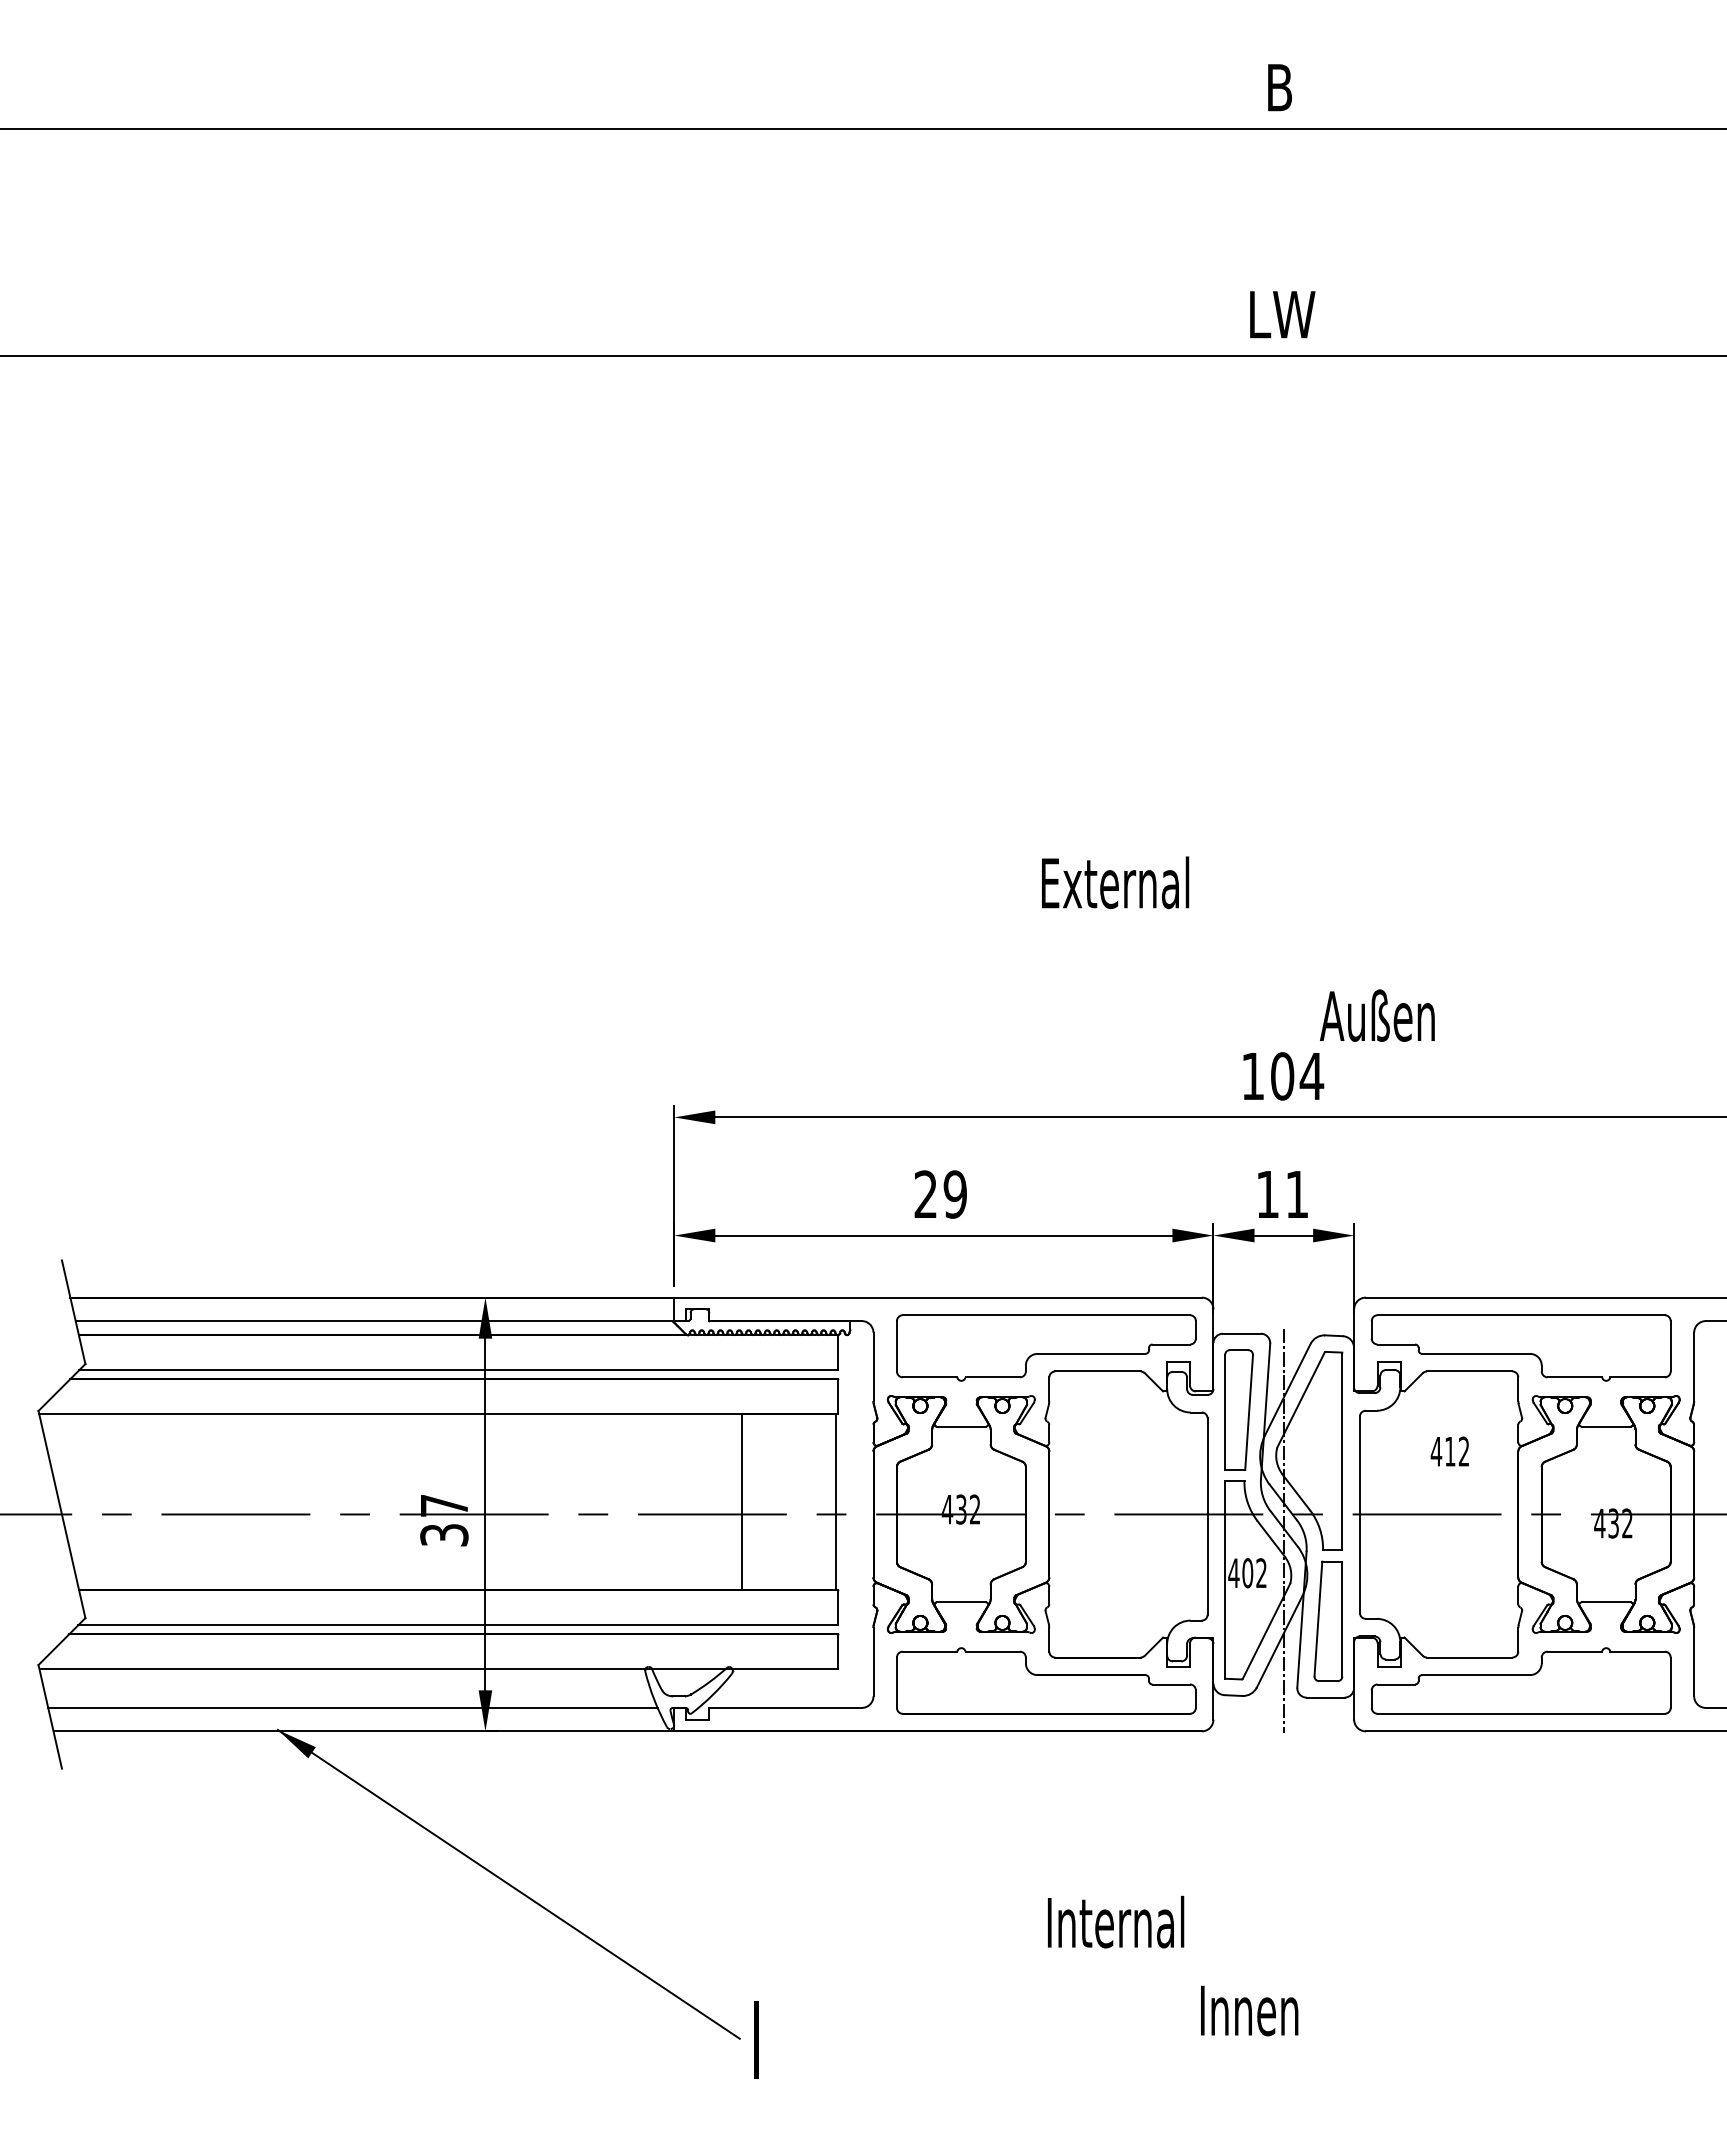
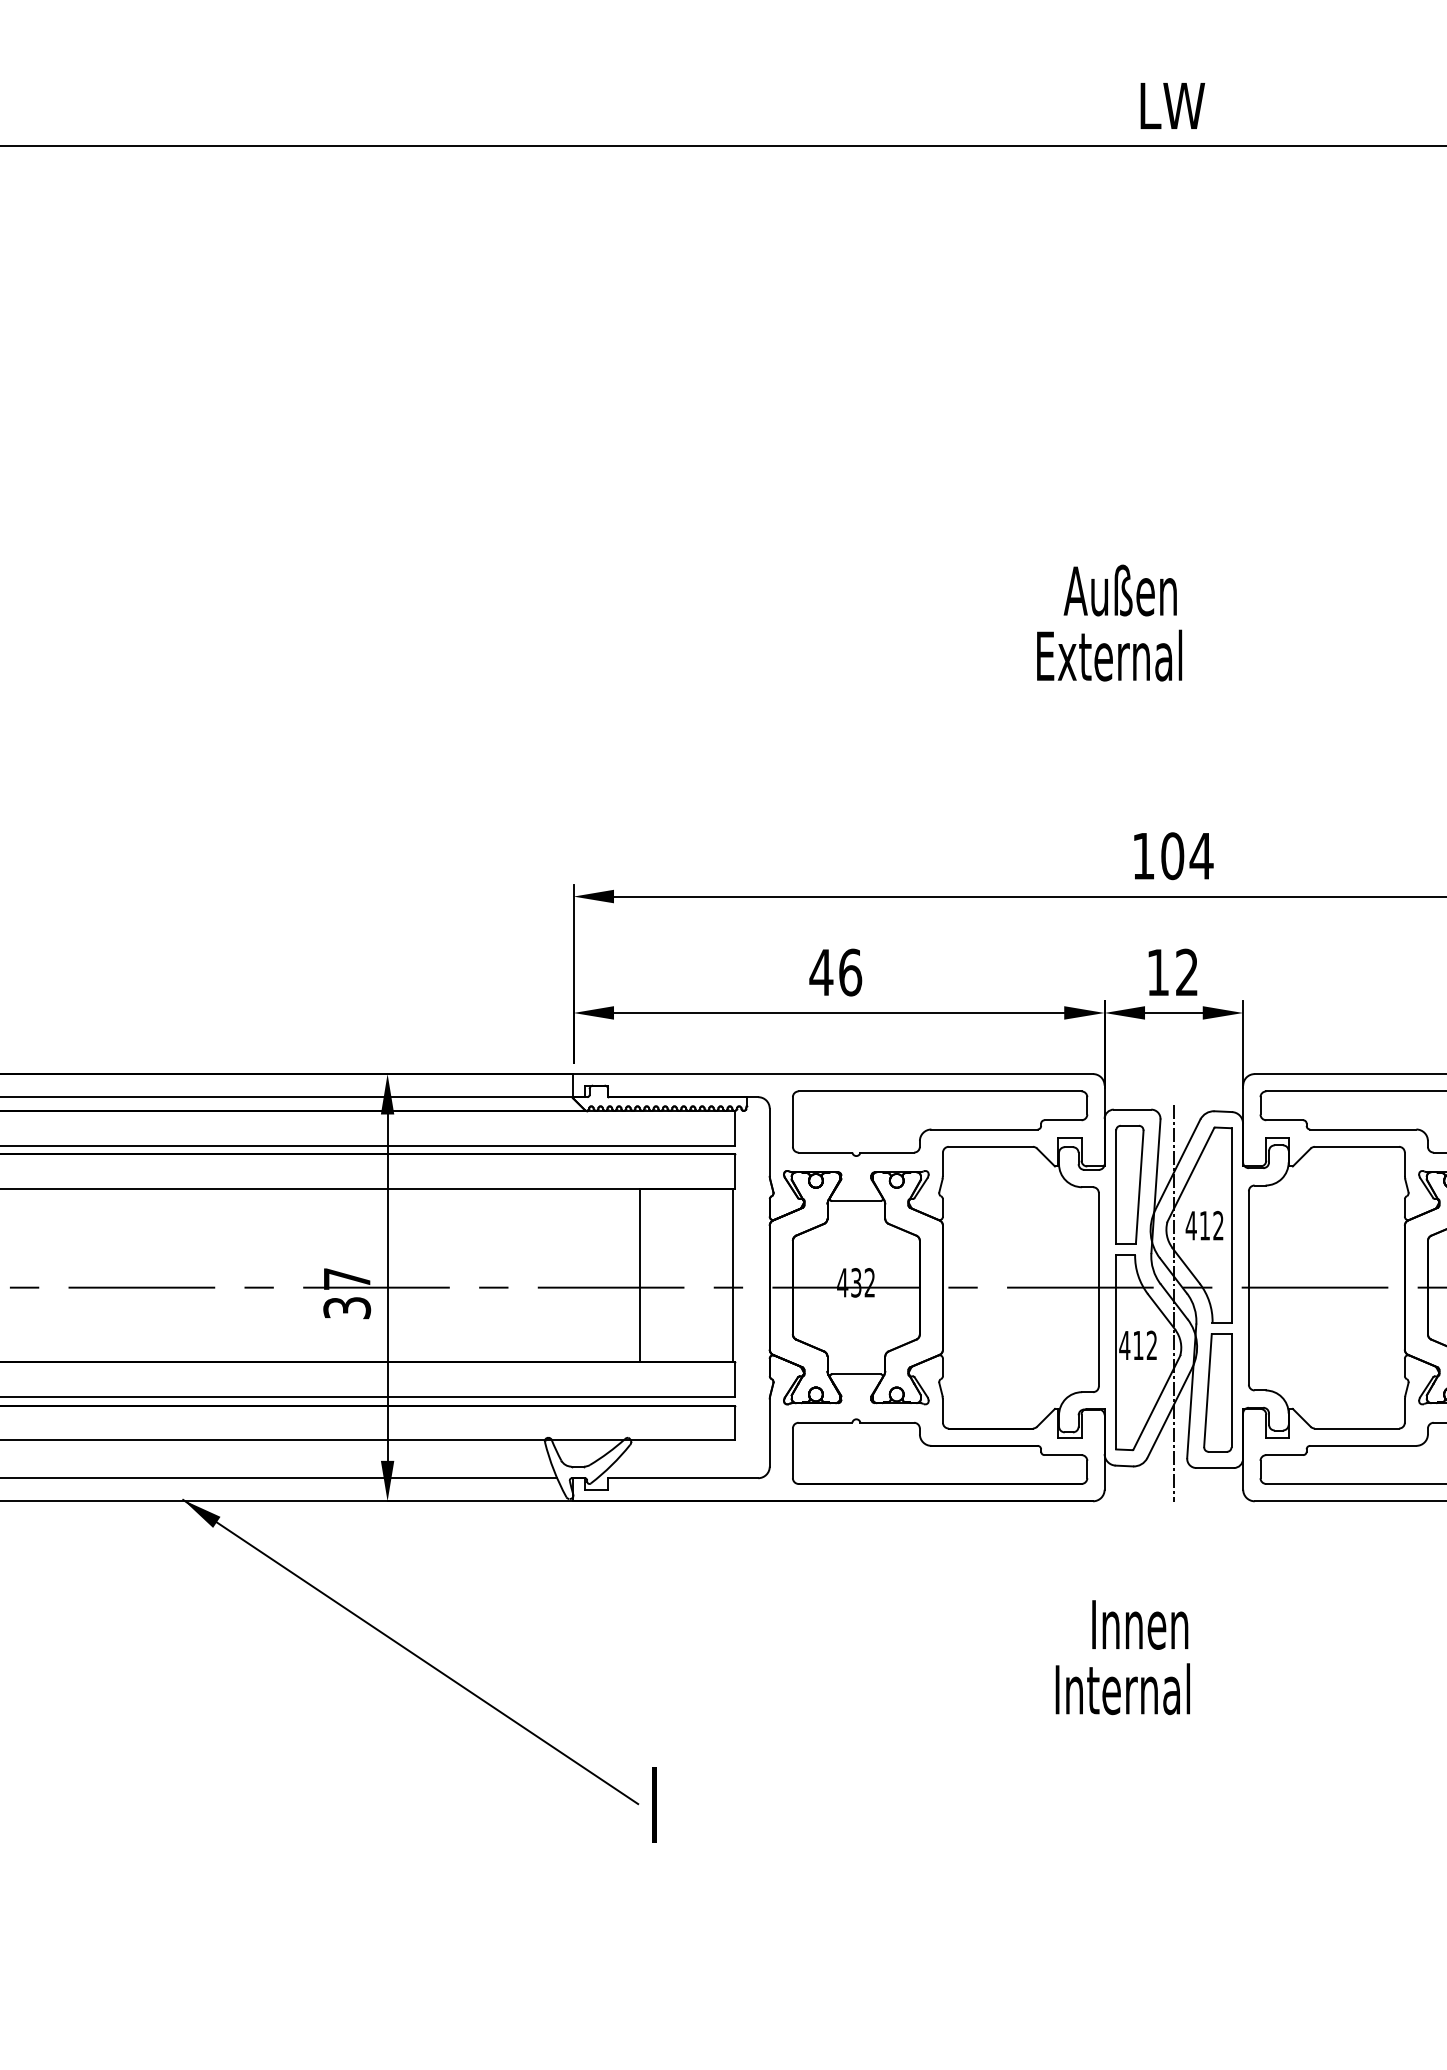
text: (1115, 882) -> (1109, 655), moved
text: (1377, 1015) -> (1120, 590), moved
text: (1296, 1193) -> (1186, 971), 11 -> 12
text: (940, 1194) -> (835, 972), 29 -> 46
text: (1449, 1451) -> (1204, 1225), moved
text: (1247, 1573) -> (1138, 1345), 402 -> 412
text: (1116, 1921) -> (1123, 1688), moved
text: (1249, 2010) -> (1140, 1624), moved

